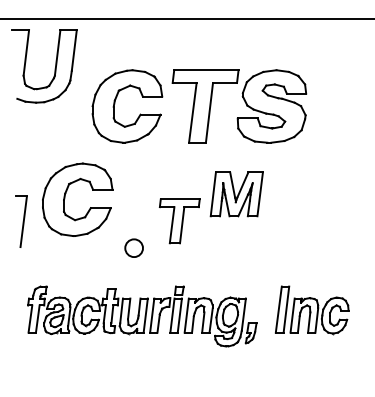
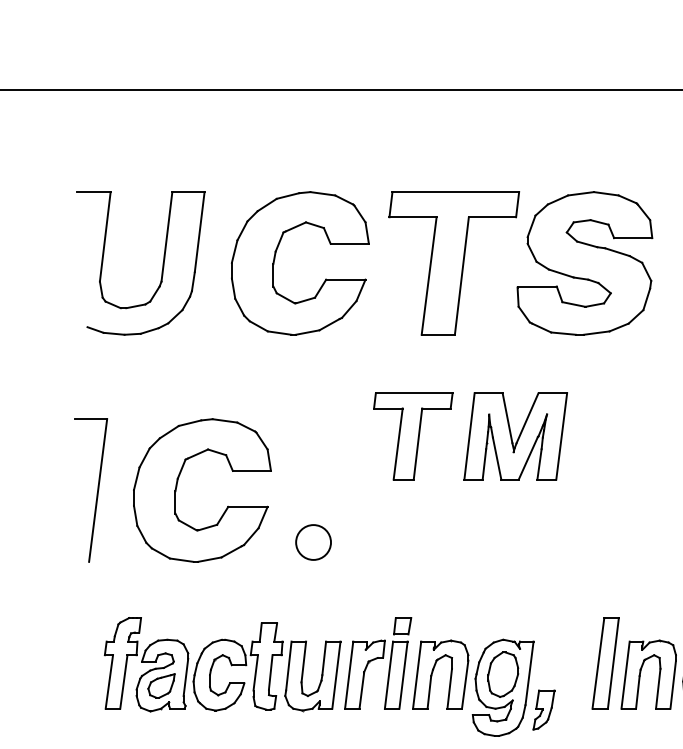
part: (54, 68) -> (160, 267), moved
part: (65, 198) -> (178, 487), moved
part: (21, 221) -> (91, 489), size x1.43
part: (179, 221) -> (412, 436), moved

